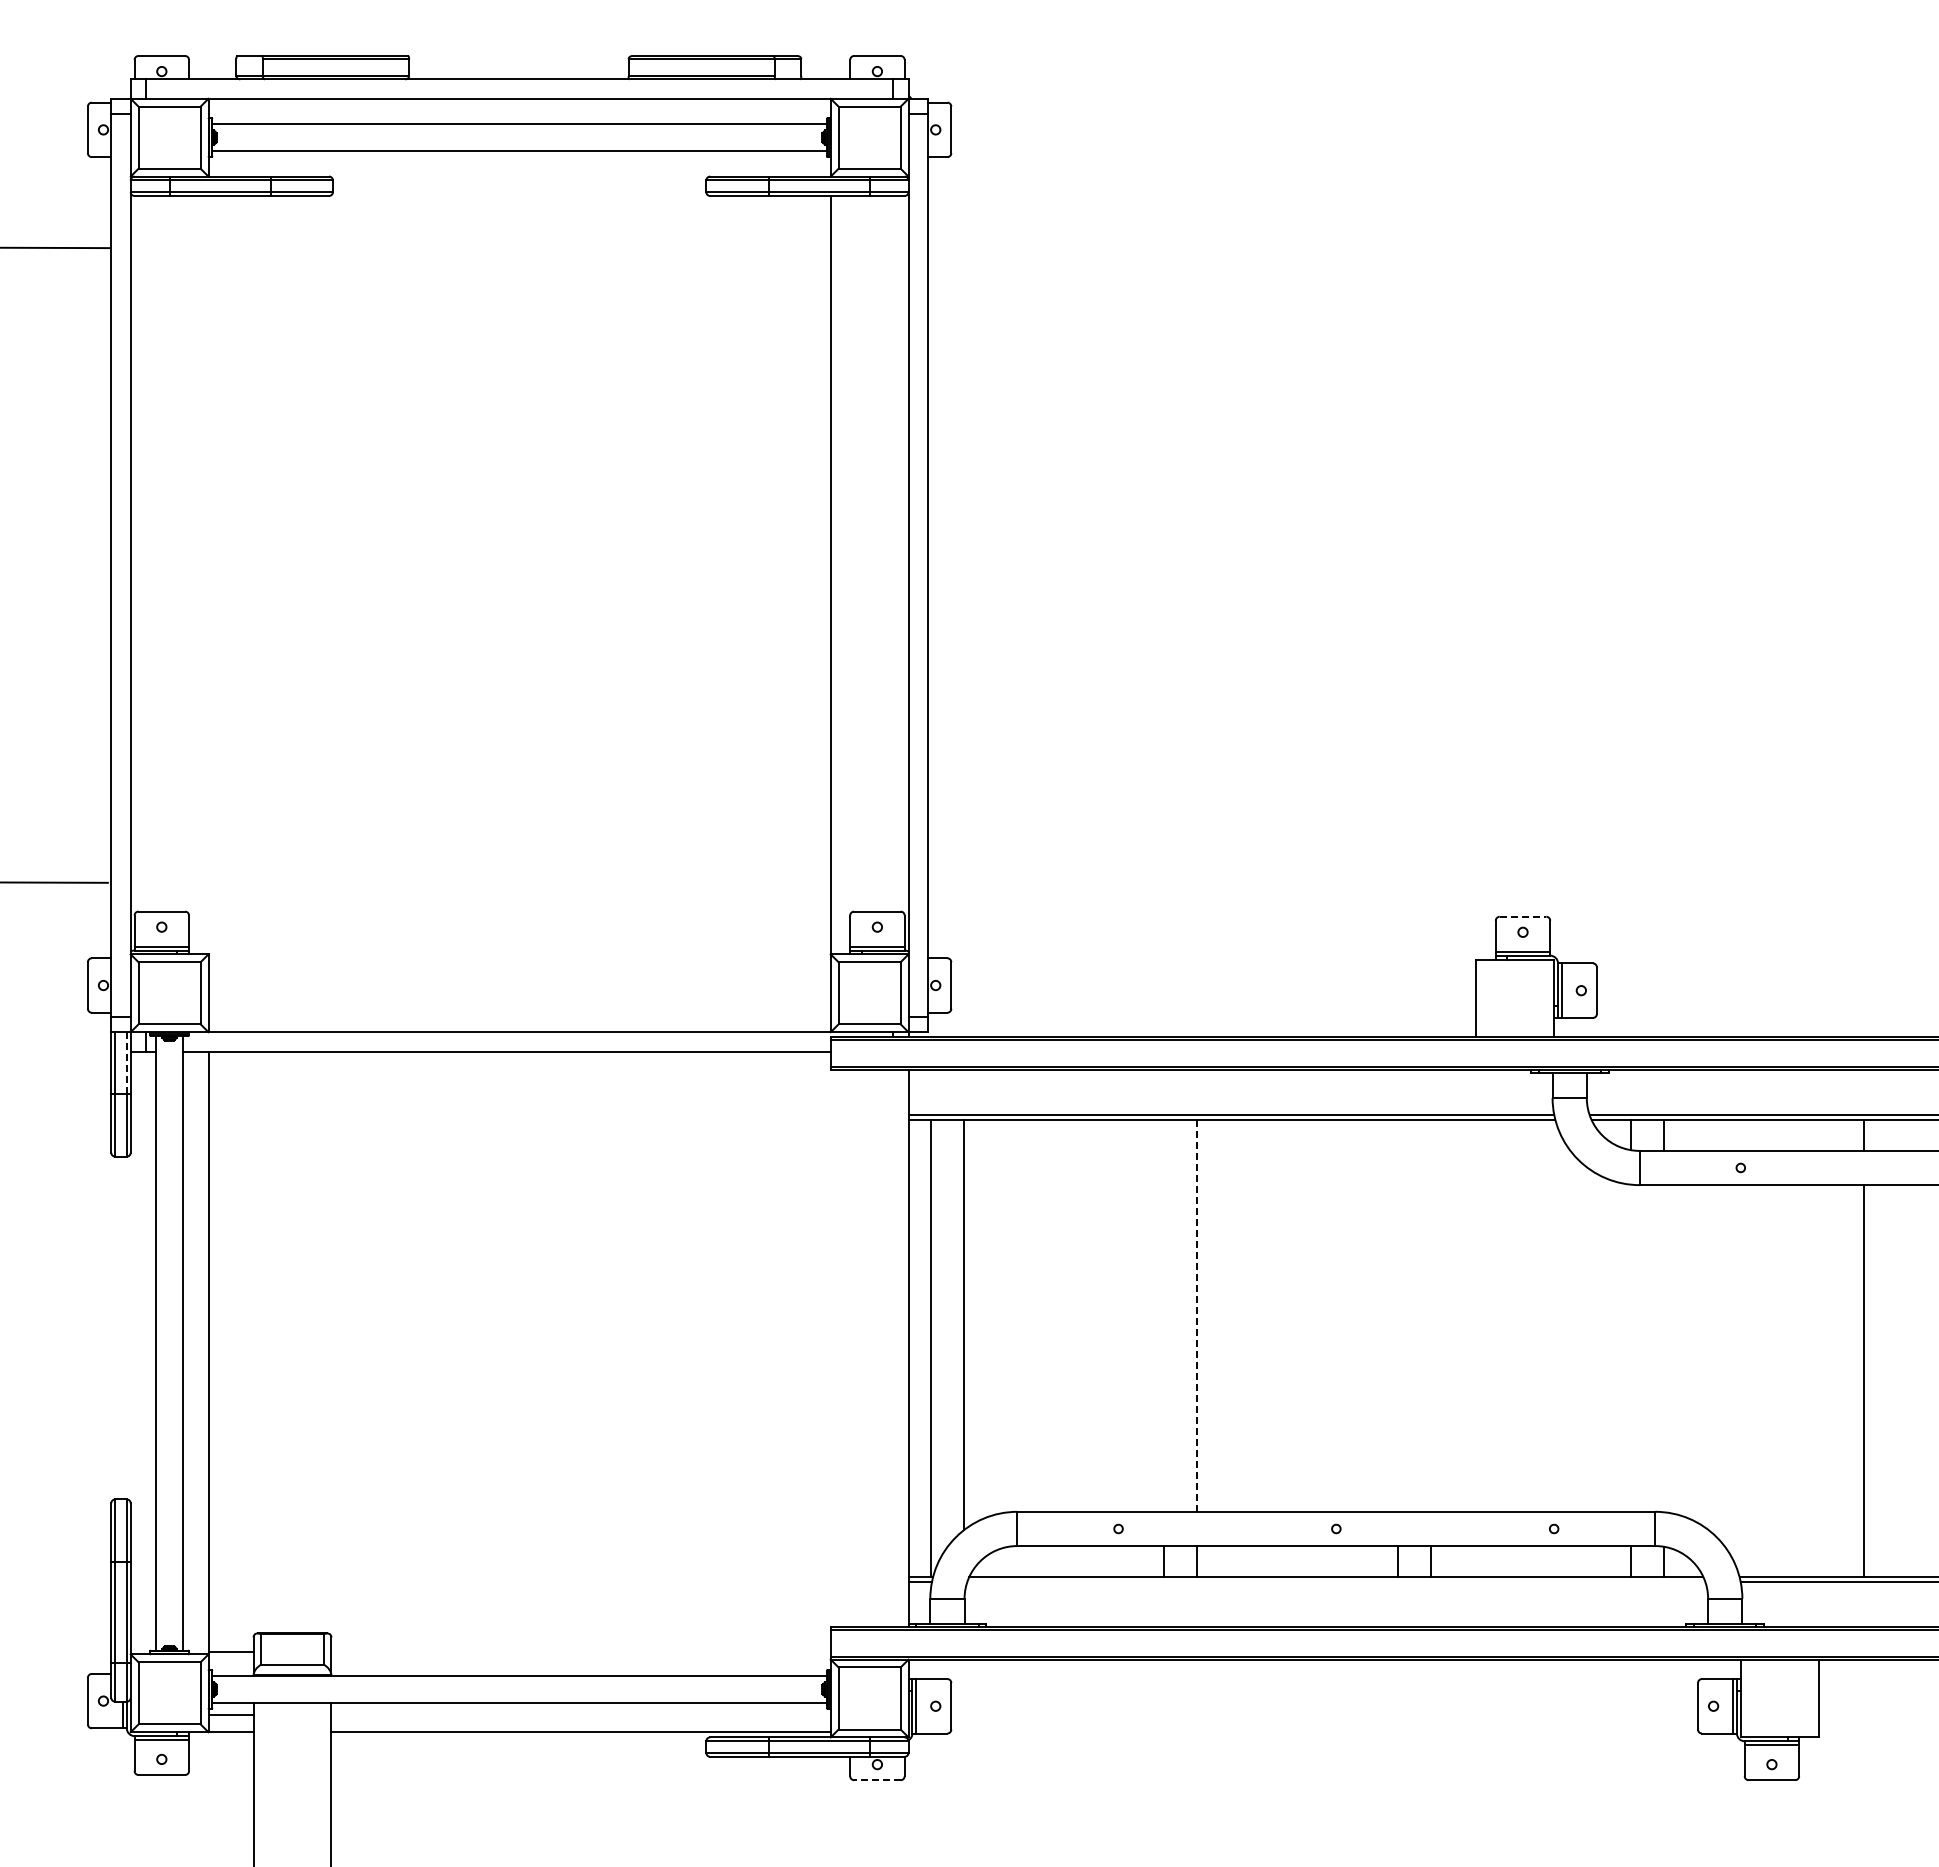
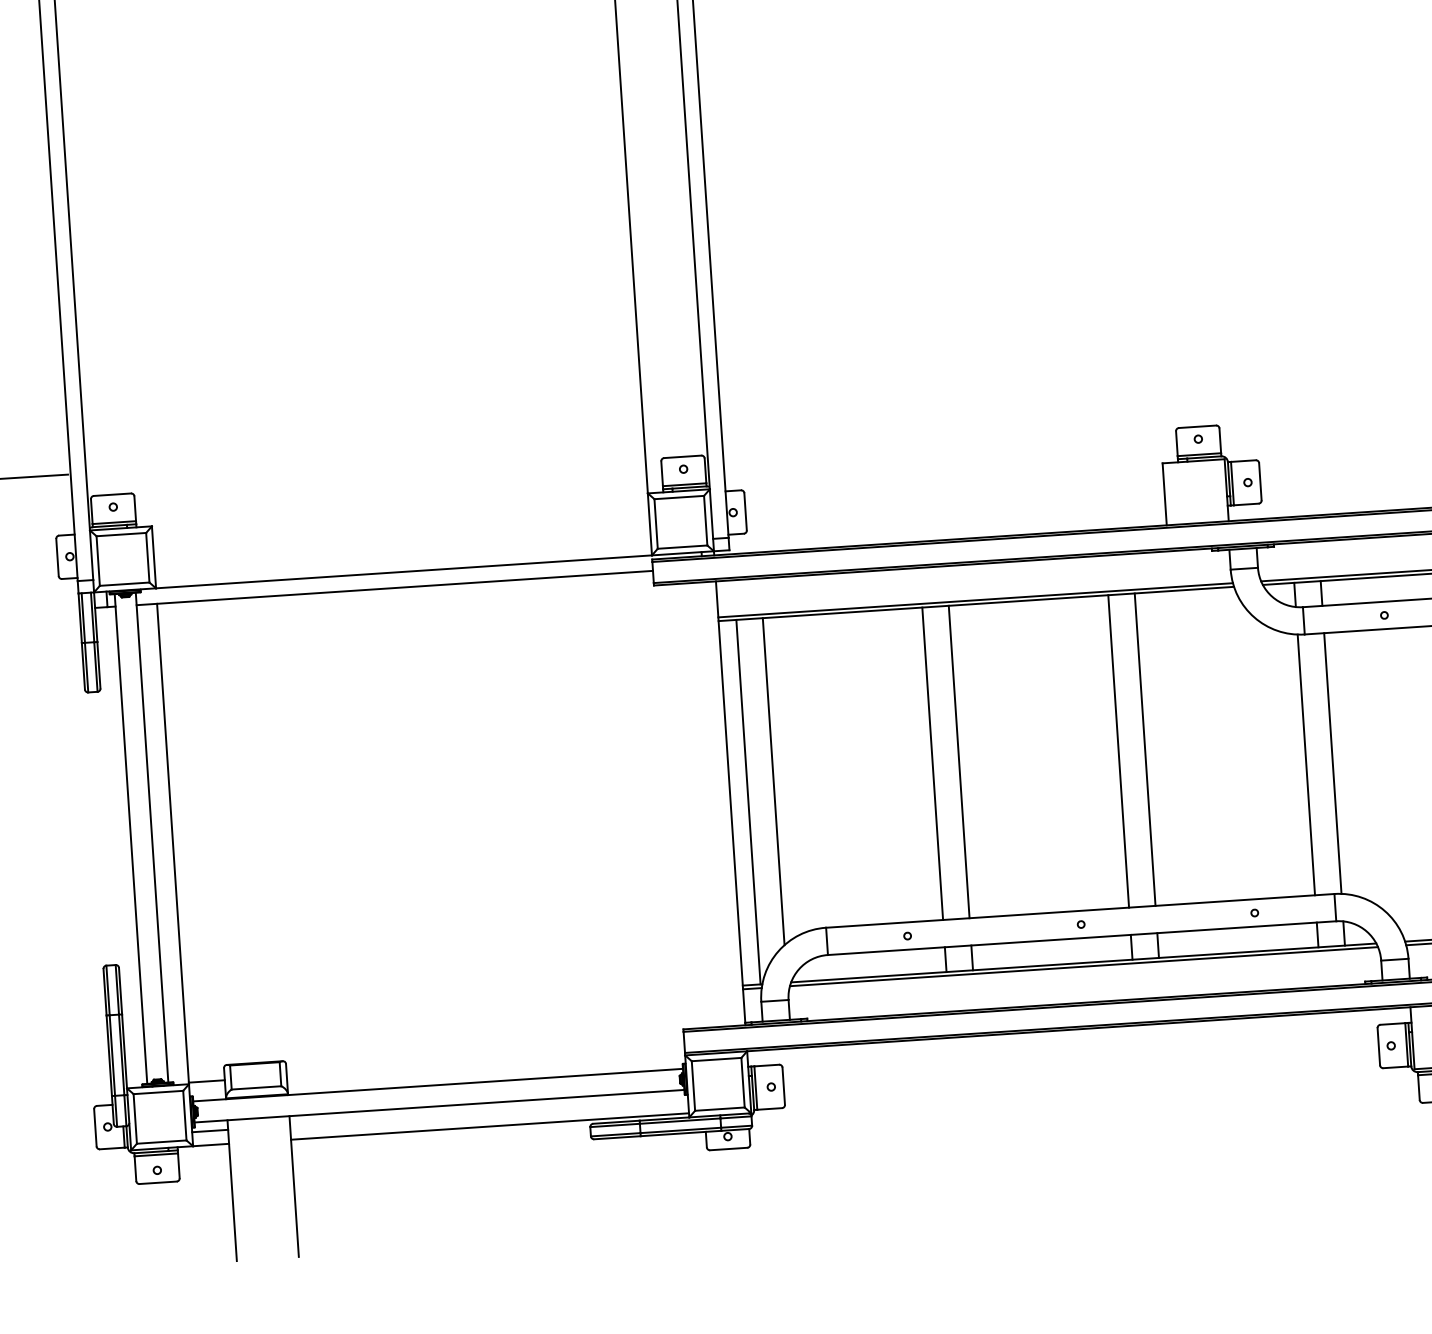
line: (1523, 916) -> (1197, 426), dashed -> solid
line: (126, 1062) -> (92, 616), dashed -> solid
line: (1164, 1315) -> (932, 763), added
line: (1197, 1315) -> (959, 761), dashed -> solid
line: (1397, 1315) -> (1118, 751), added
line: (1430, 1315) -> (1144, 749), added
line: (1630, 1347) -> (1306, 764), added
line: (1664, 1348) -> (1333, 763), added
line: (1336, 1581) -> (1084, 966), added
line: (876, 1780) -> (728, 1149), dashed -> solid

